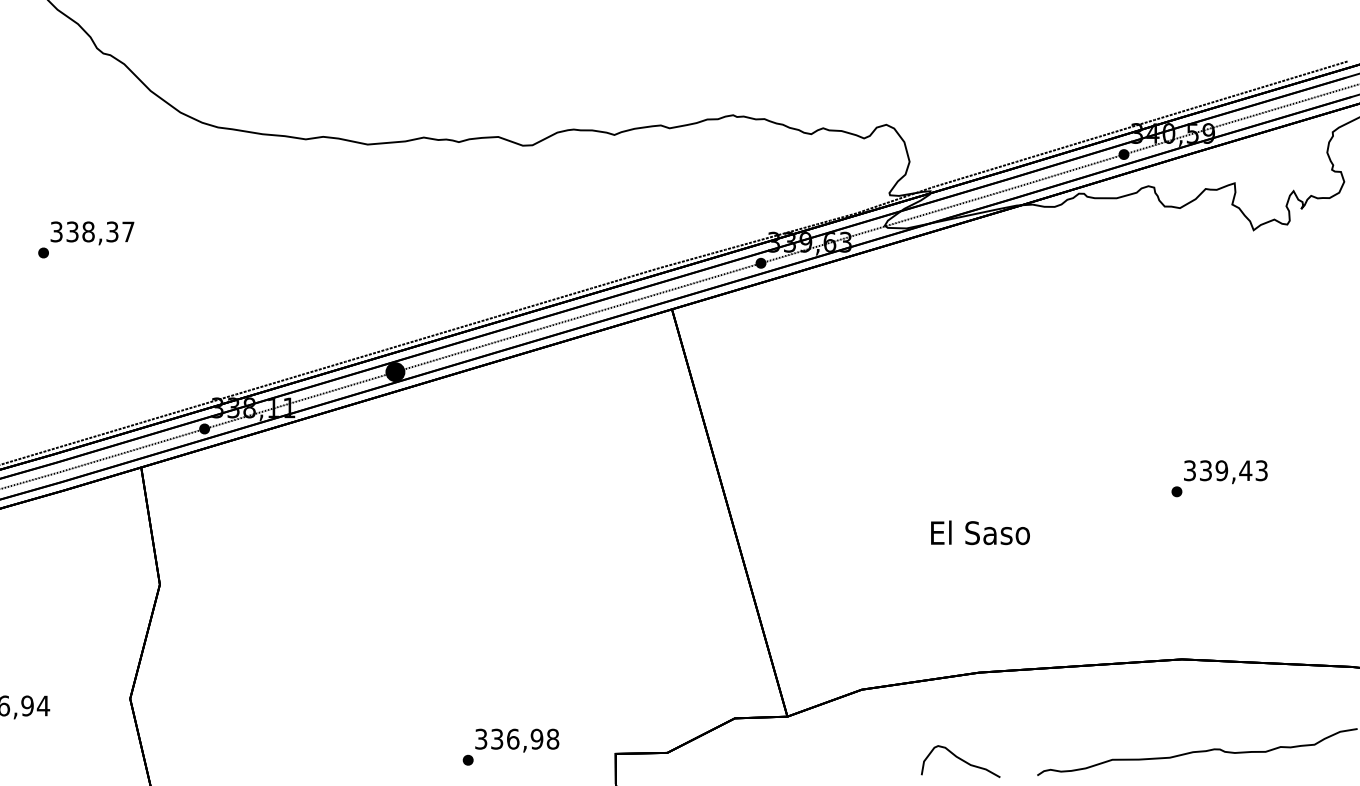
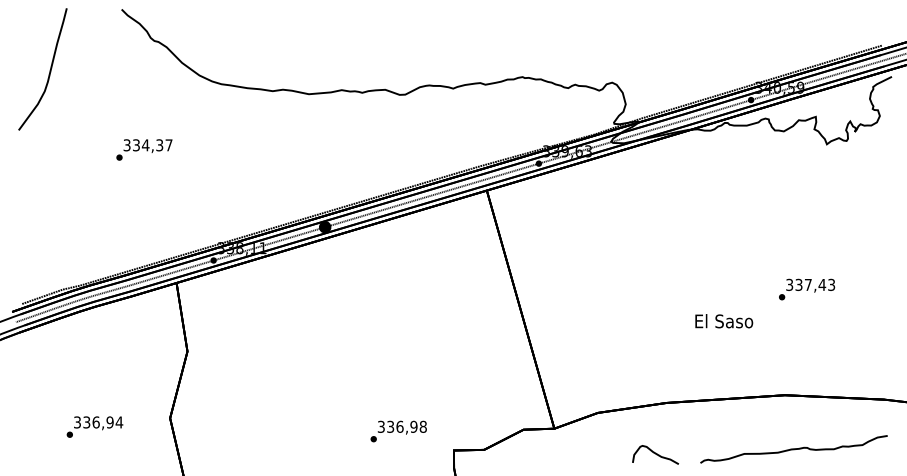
text: (88, 232) -> (145, 145), 338,37 -> 334,37
text: (1220, 470) -> (807, 284), 339,43 -> 337,43
text: (980, 533) -> (724, 321), moved
text: (510, 747) -> (398, 431), moved

